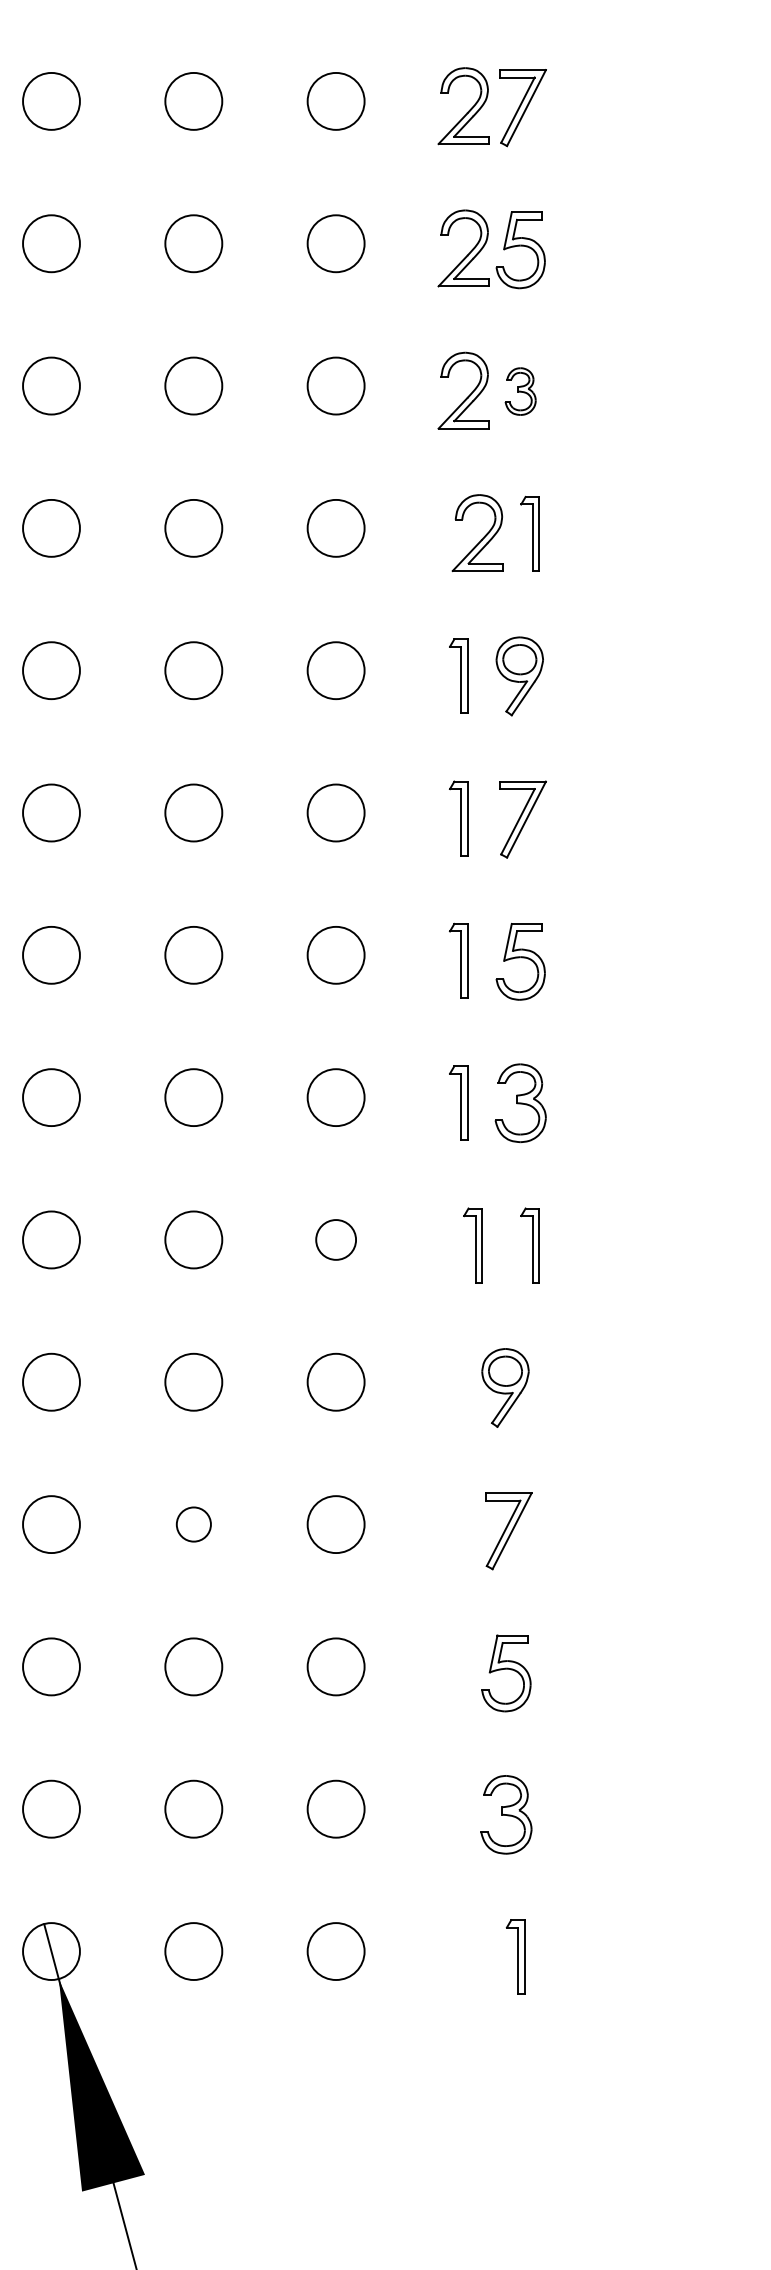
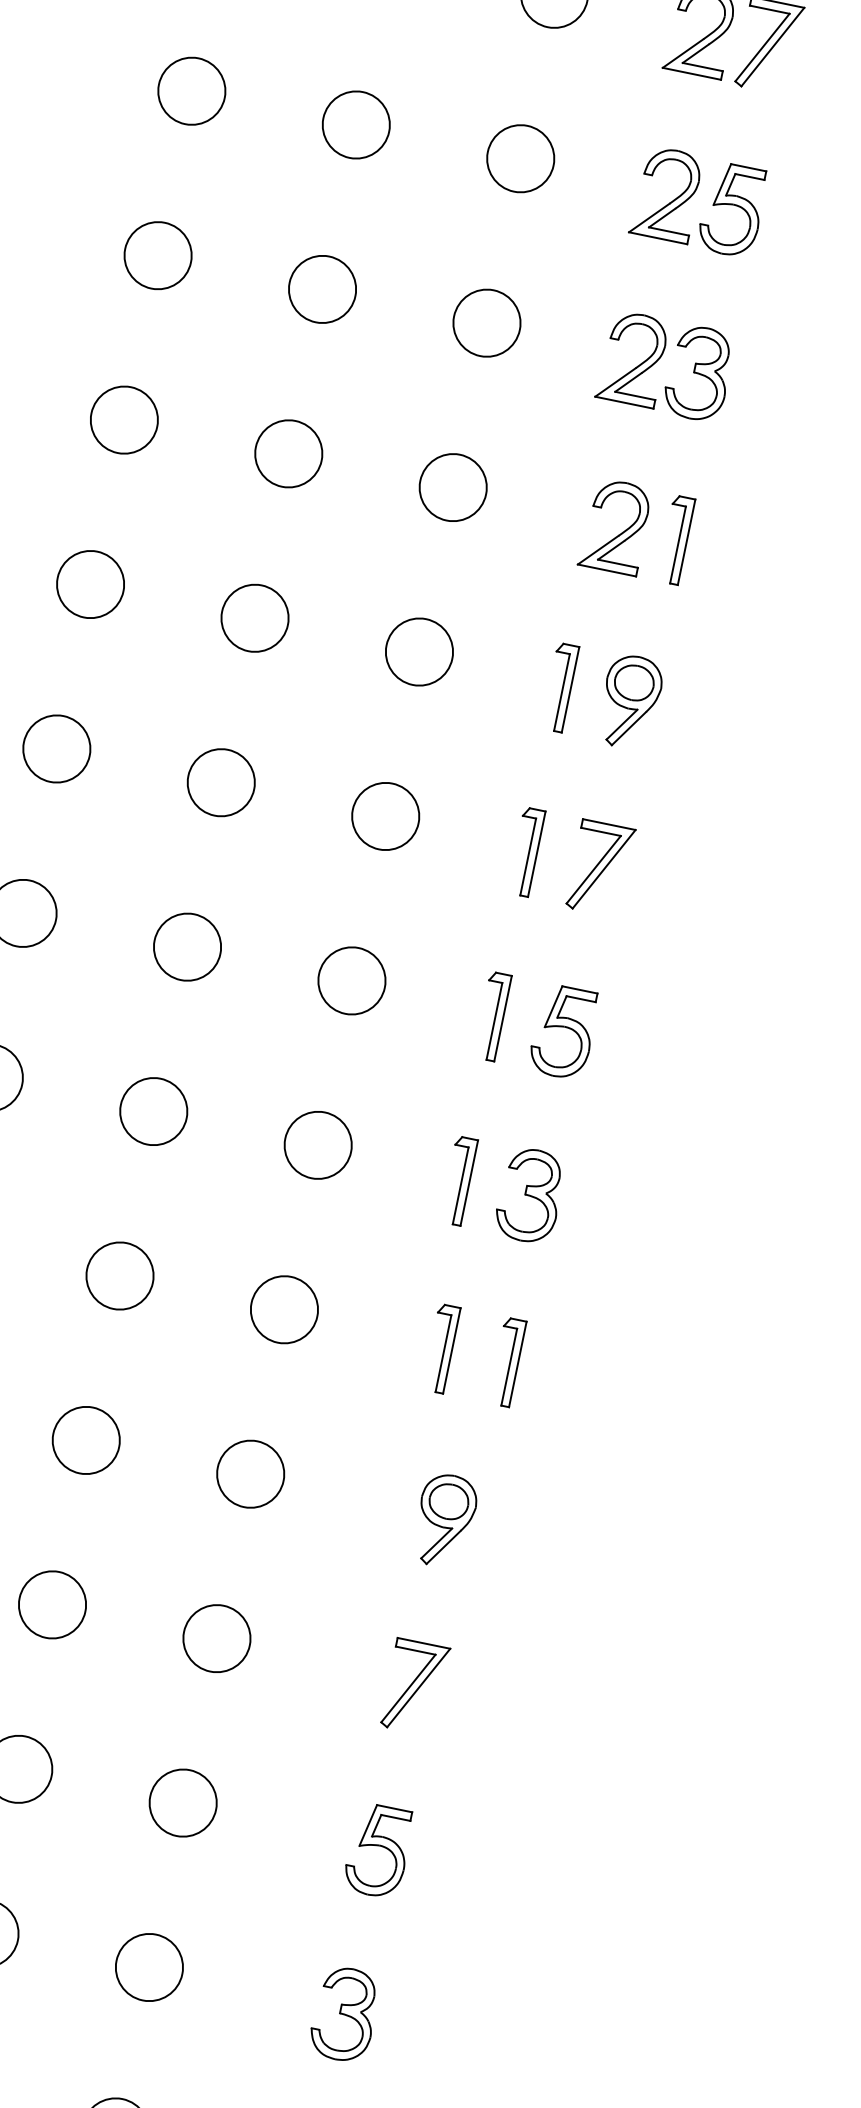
part: (520, 391) -> (698, 373), size x1.67
circle: (335, 1239) -> (283, 1309), size x1.43
circle: (193, 1524) -> (52, 1604), size x1.67

